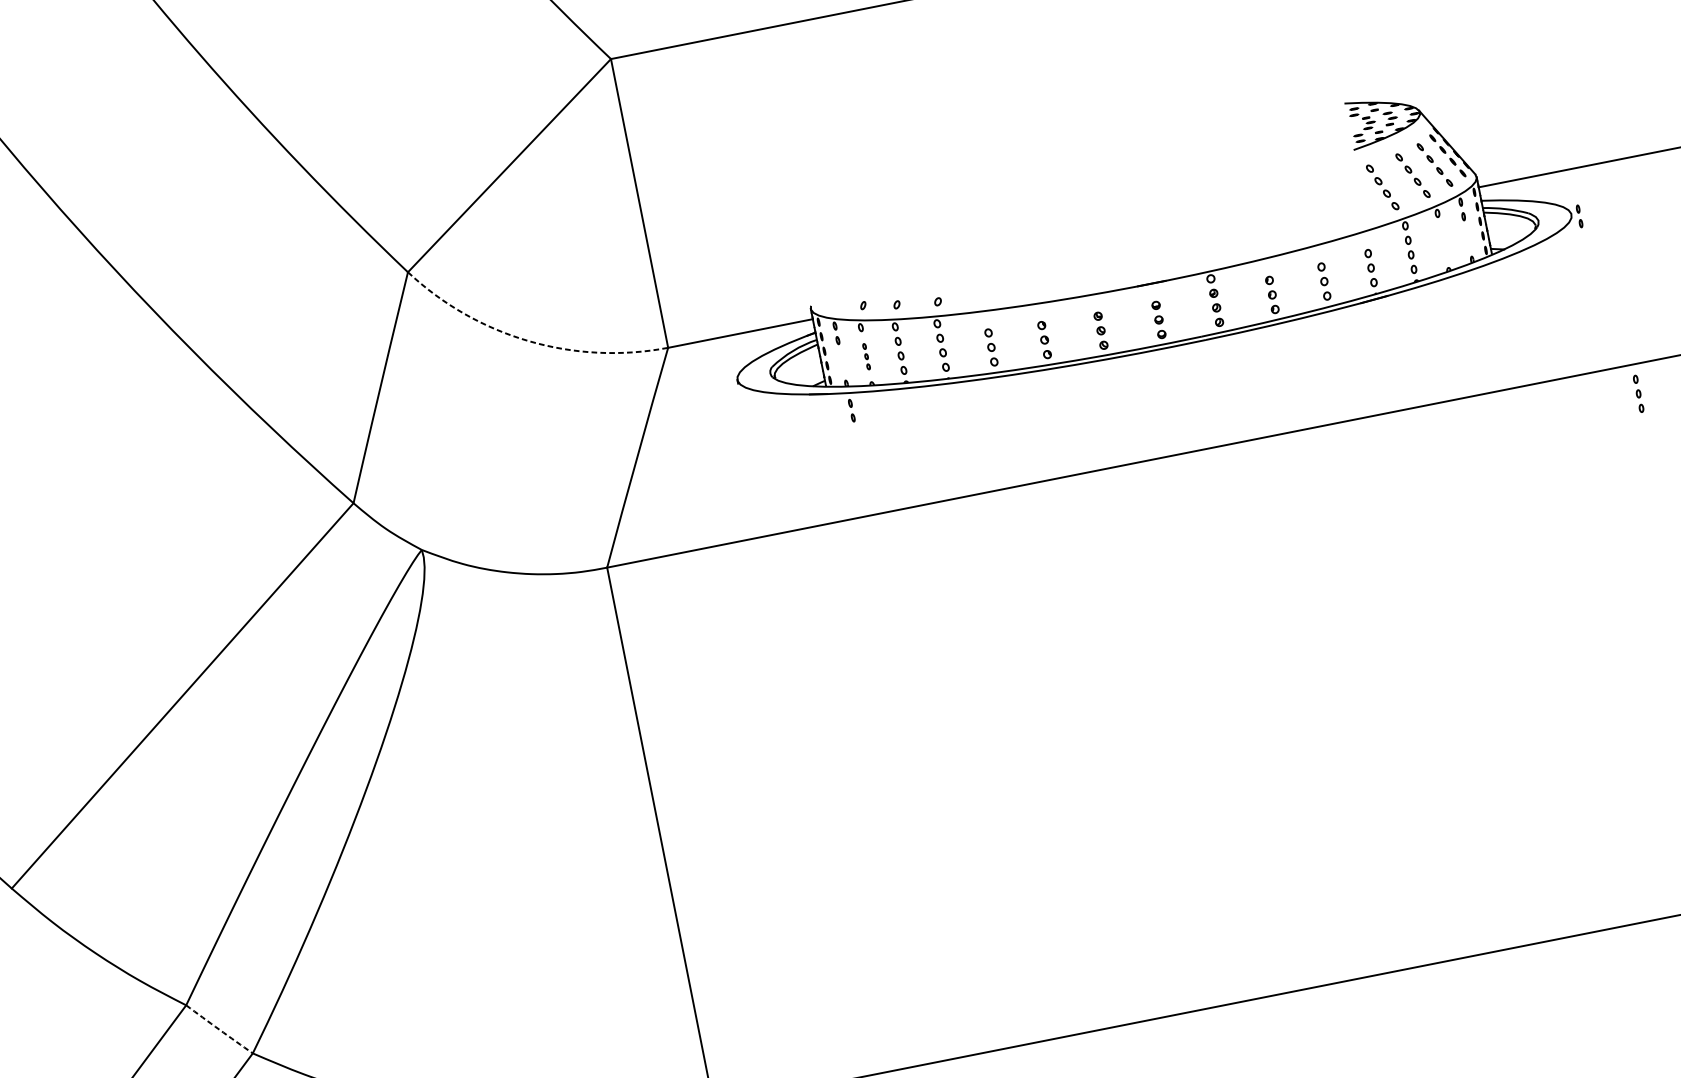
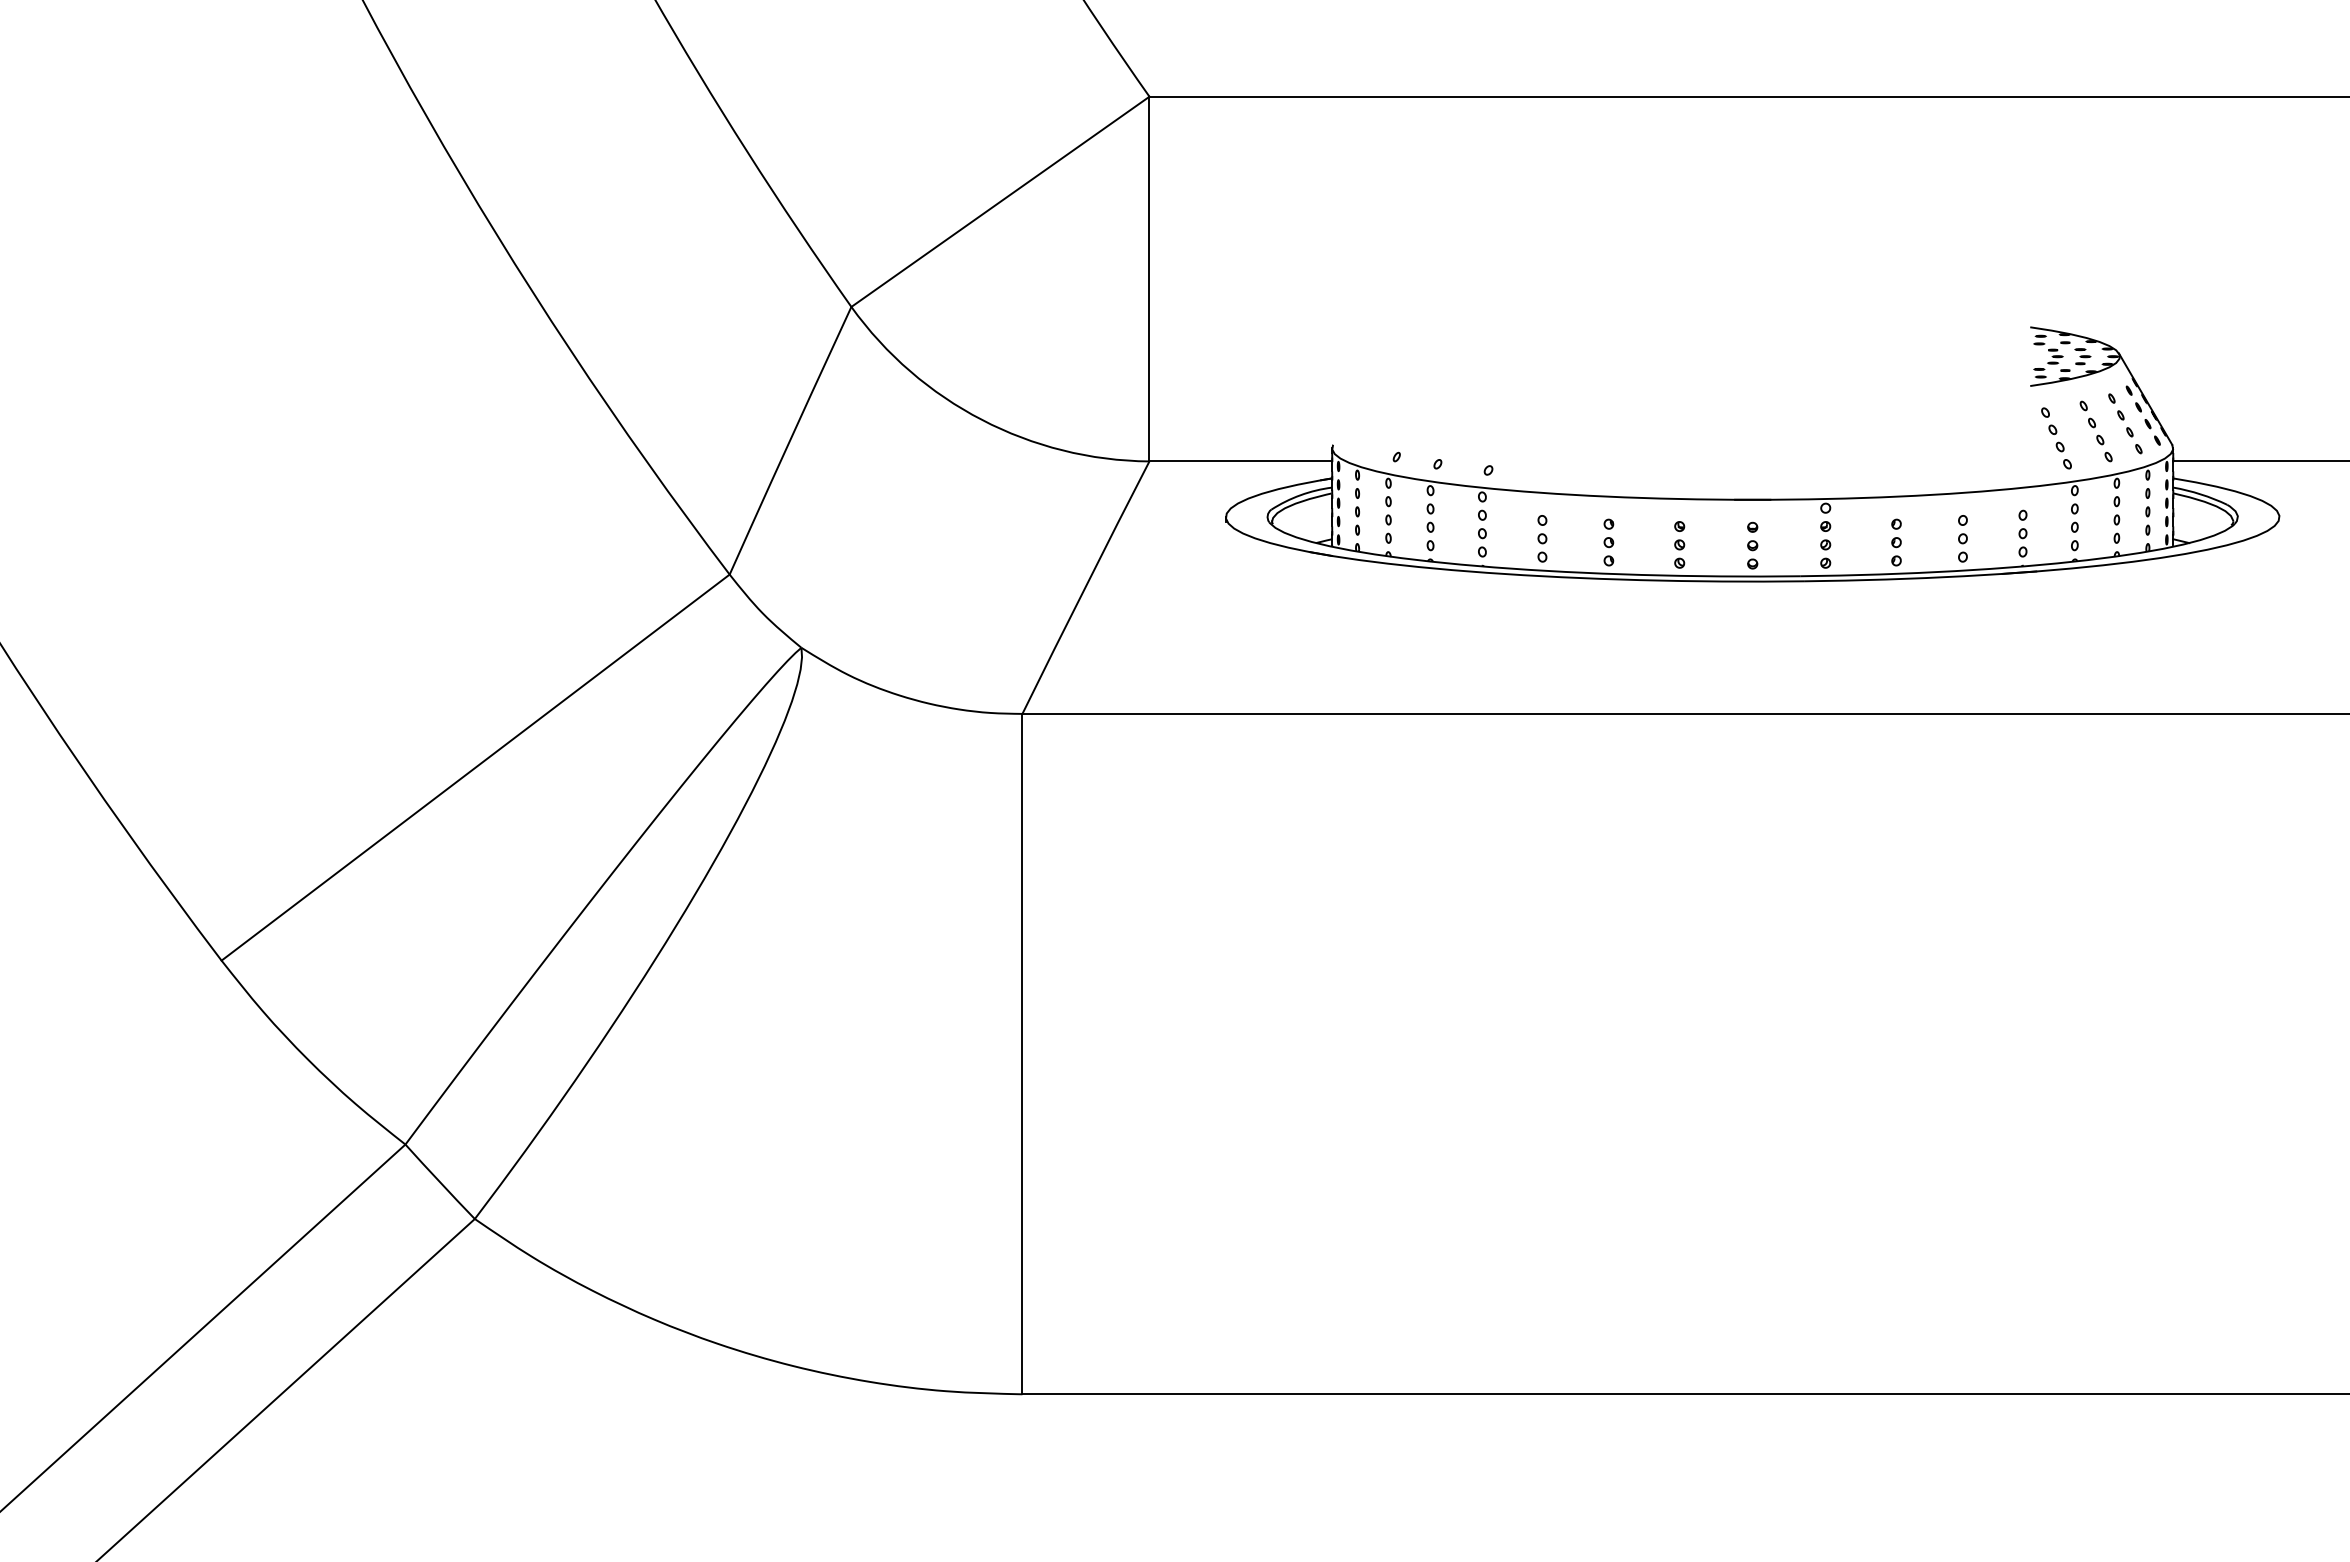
part: (1579, 216) -> (2147, 520), moved
arc: (528, 340) -> (981, 419), dashed -> solid
part: (866, 356) -> (1388, 519), size x1.43
part: (1638, 393) -> (2116, 519), moved
line: (851, 407) -> (1357, 517), moved
arc: (219, 1030) -> (439, 1182), dashed -> solid

